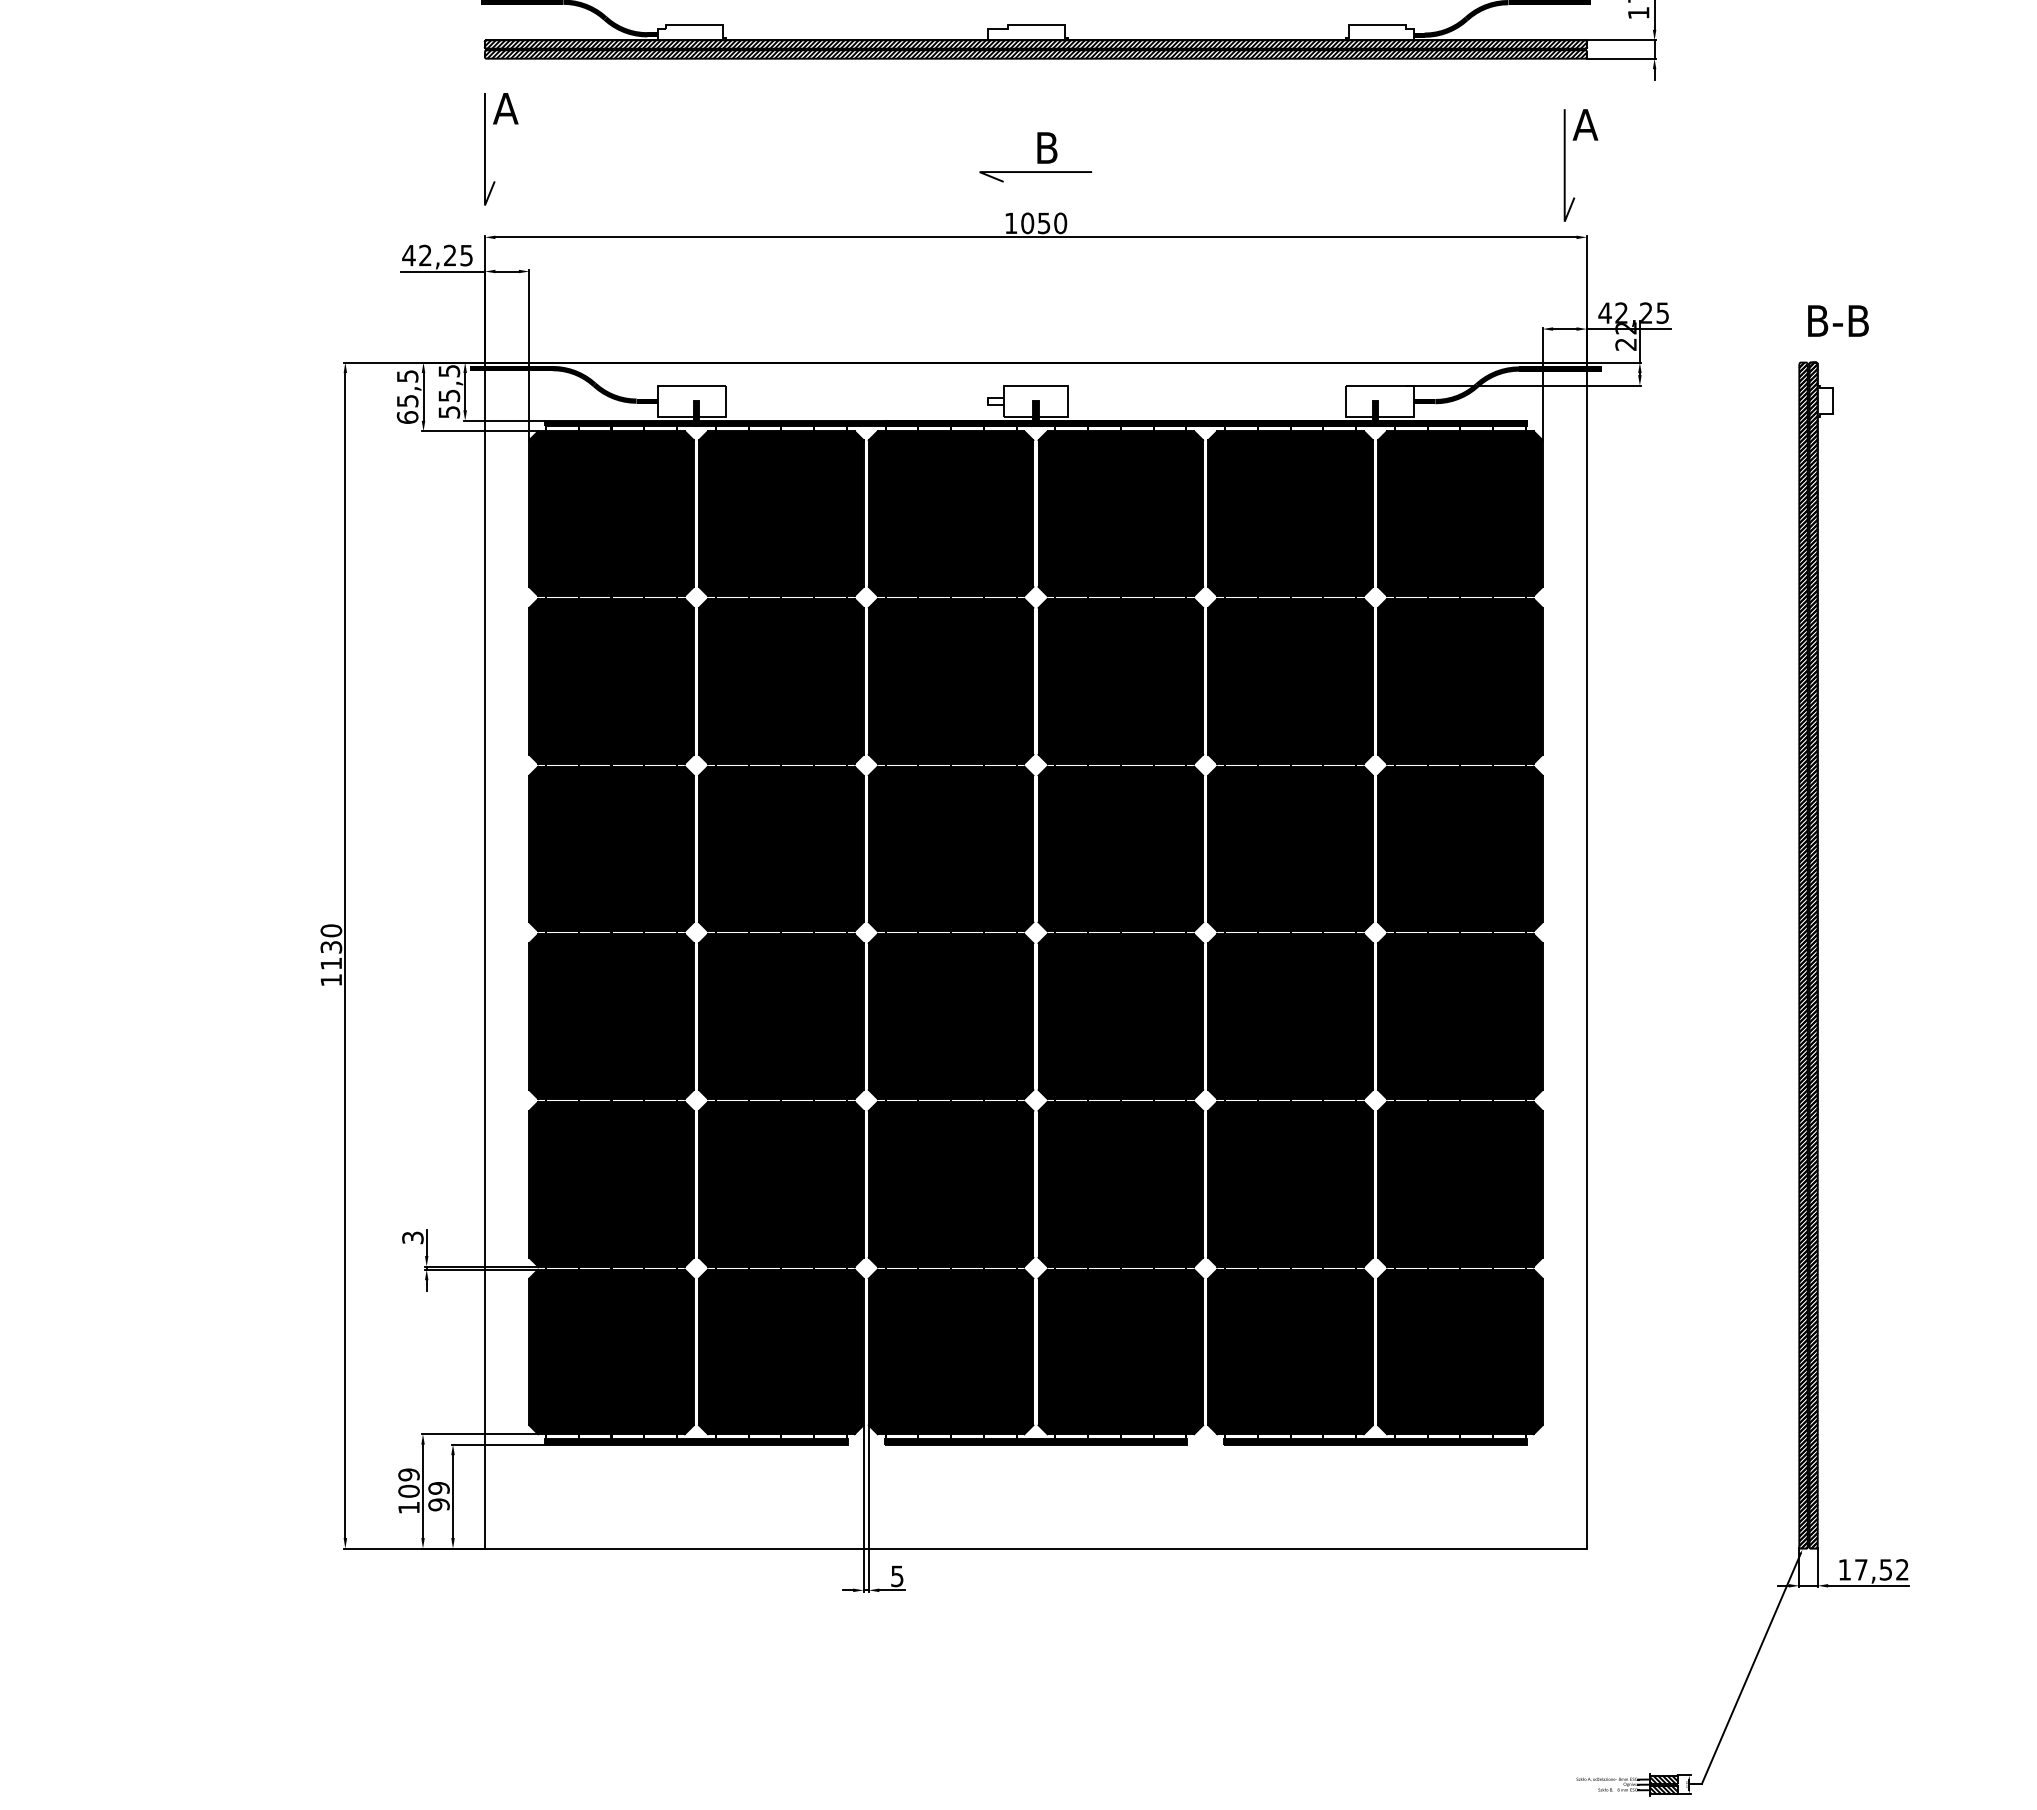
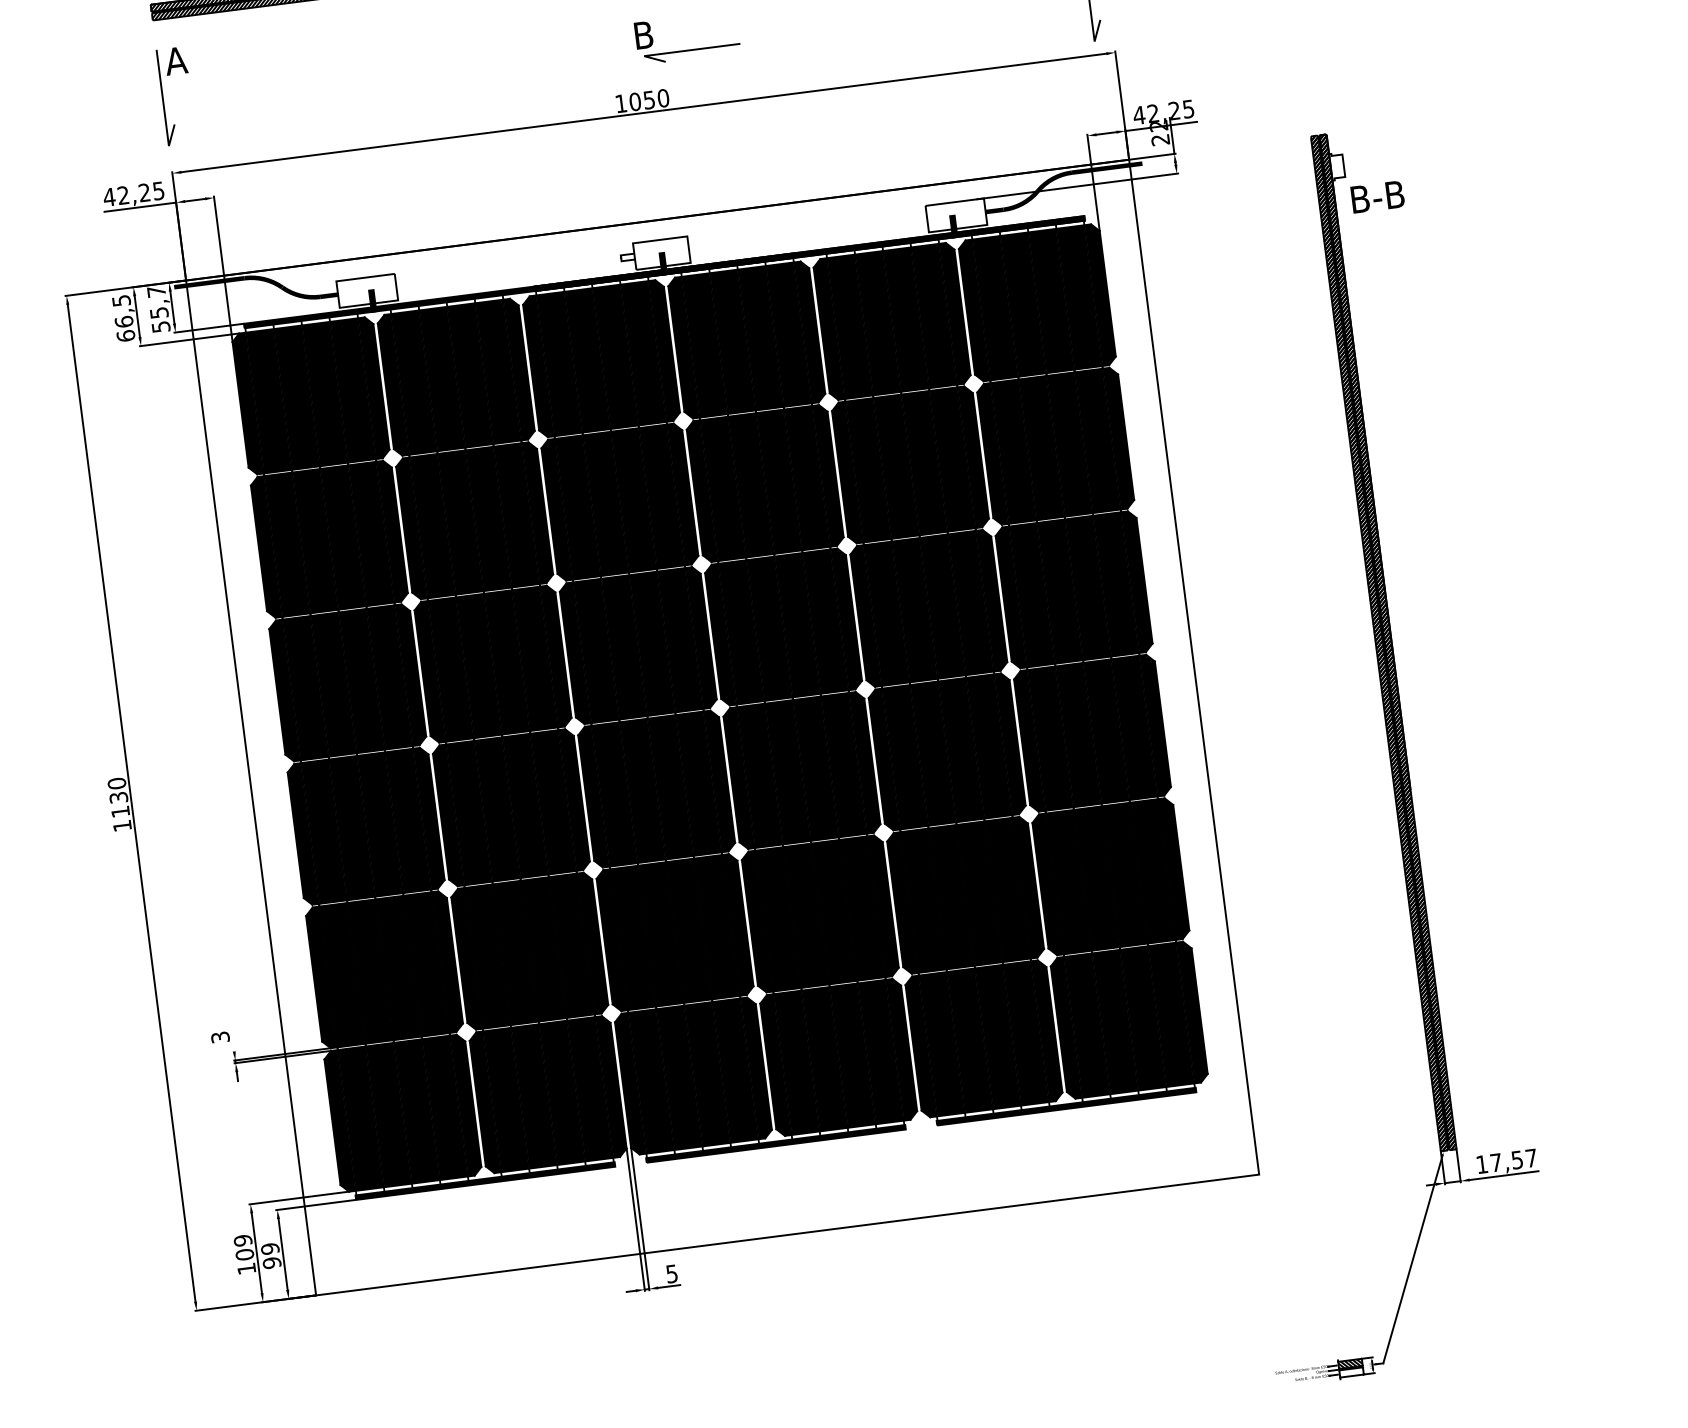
line: (1035, 172) -> (692, 50), moved
text: (1838, 320) -> (1377, 196), moved
text: (449, 371) -> (156, 292), 55,5 -> 55,7
text: (407, 400) -> (124, 321), 65,5 -> 66,5
line: (426, 1243) -> (232, 1040), removed
text: (1902, 1569) -> (1531, 1157), 17,52 -> 17,57
hatch: (1663, 1789) -> (1351, 1372), removed

